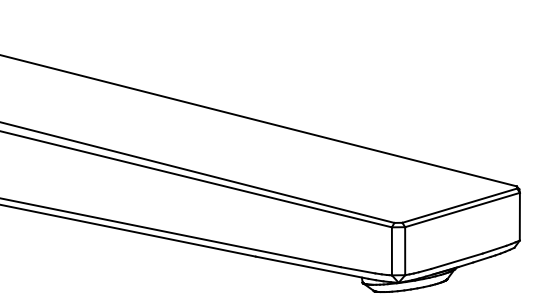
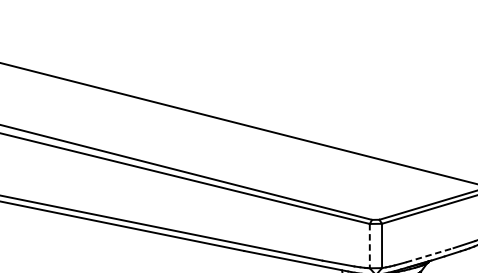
line: (391, 251) -> (369, 246), solid -> dashed
line: (456, 261) -> (429, 255), solid -> dashed

